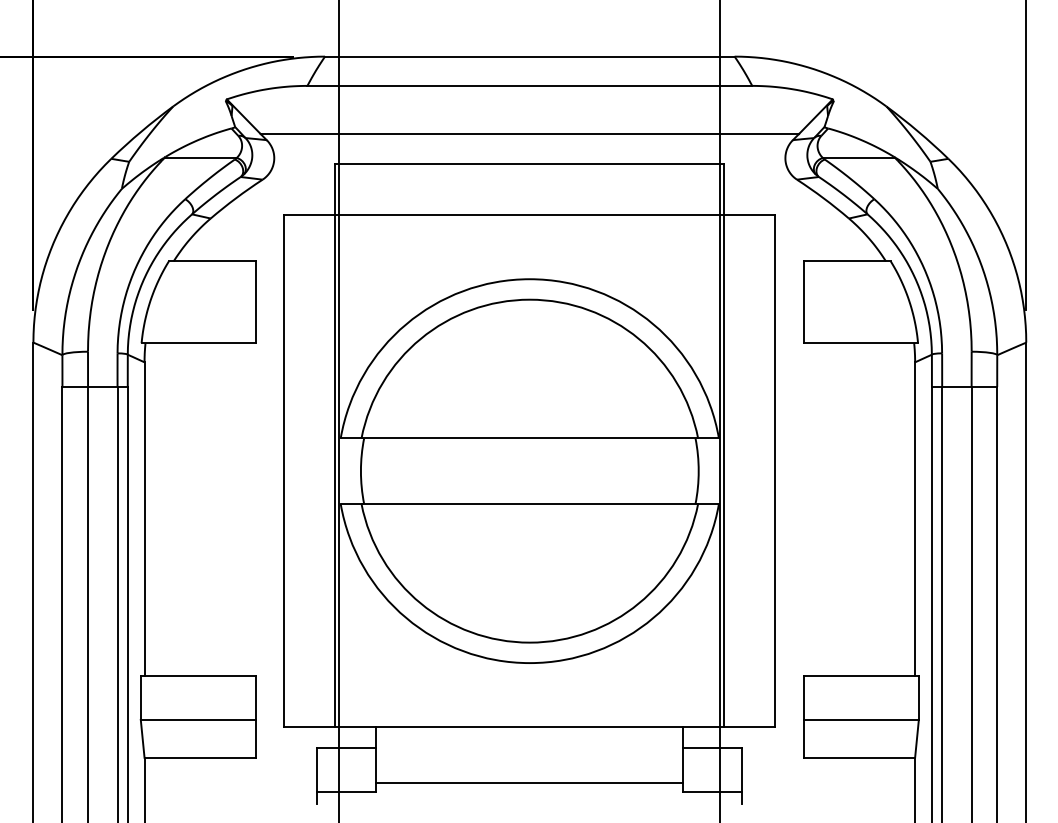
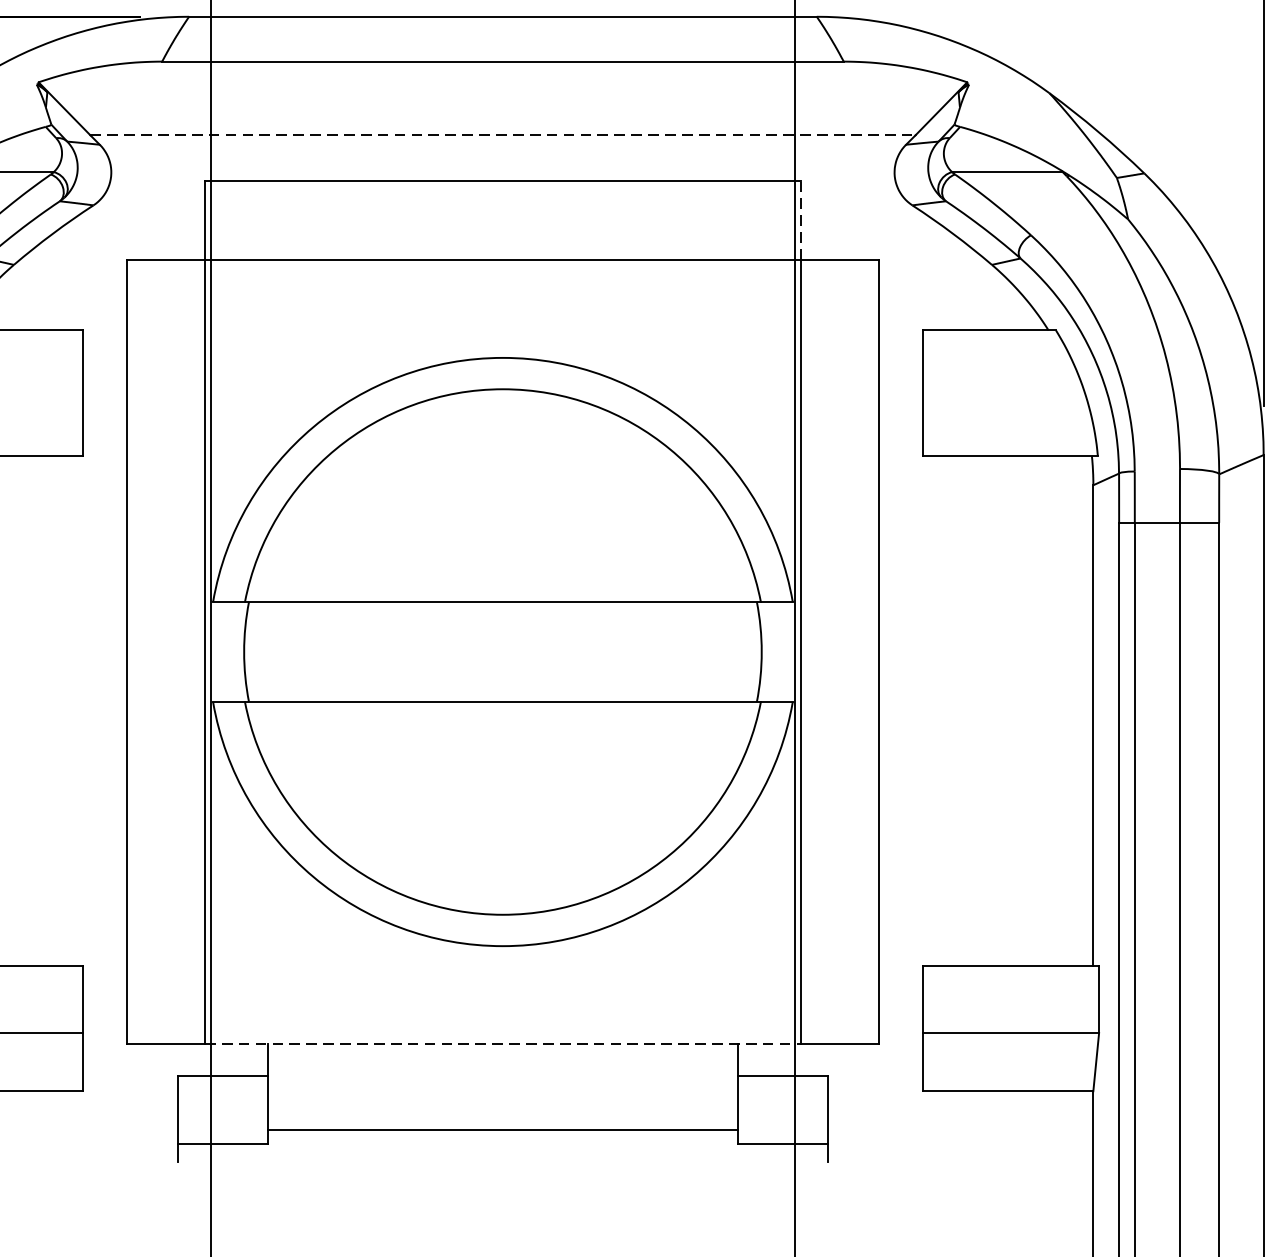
line: (530, 133) -> (503, 134), solid -> dashed
line: (724, 189) -> (801, 220), solid -> dashed
line: (530, 727) -> (503, 1044), solid -> dashed

